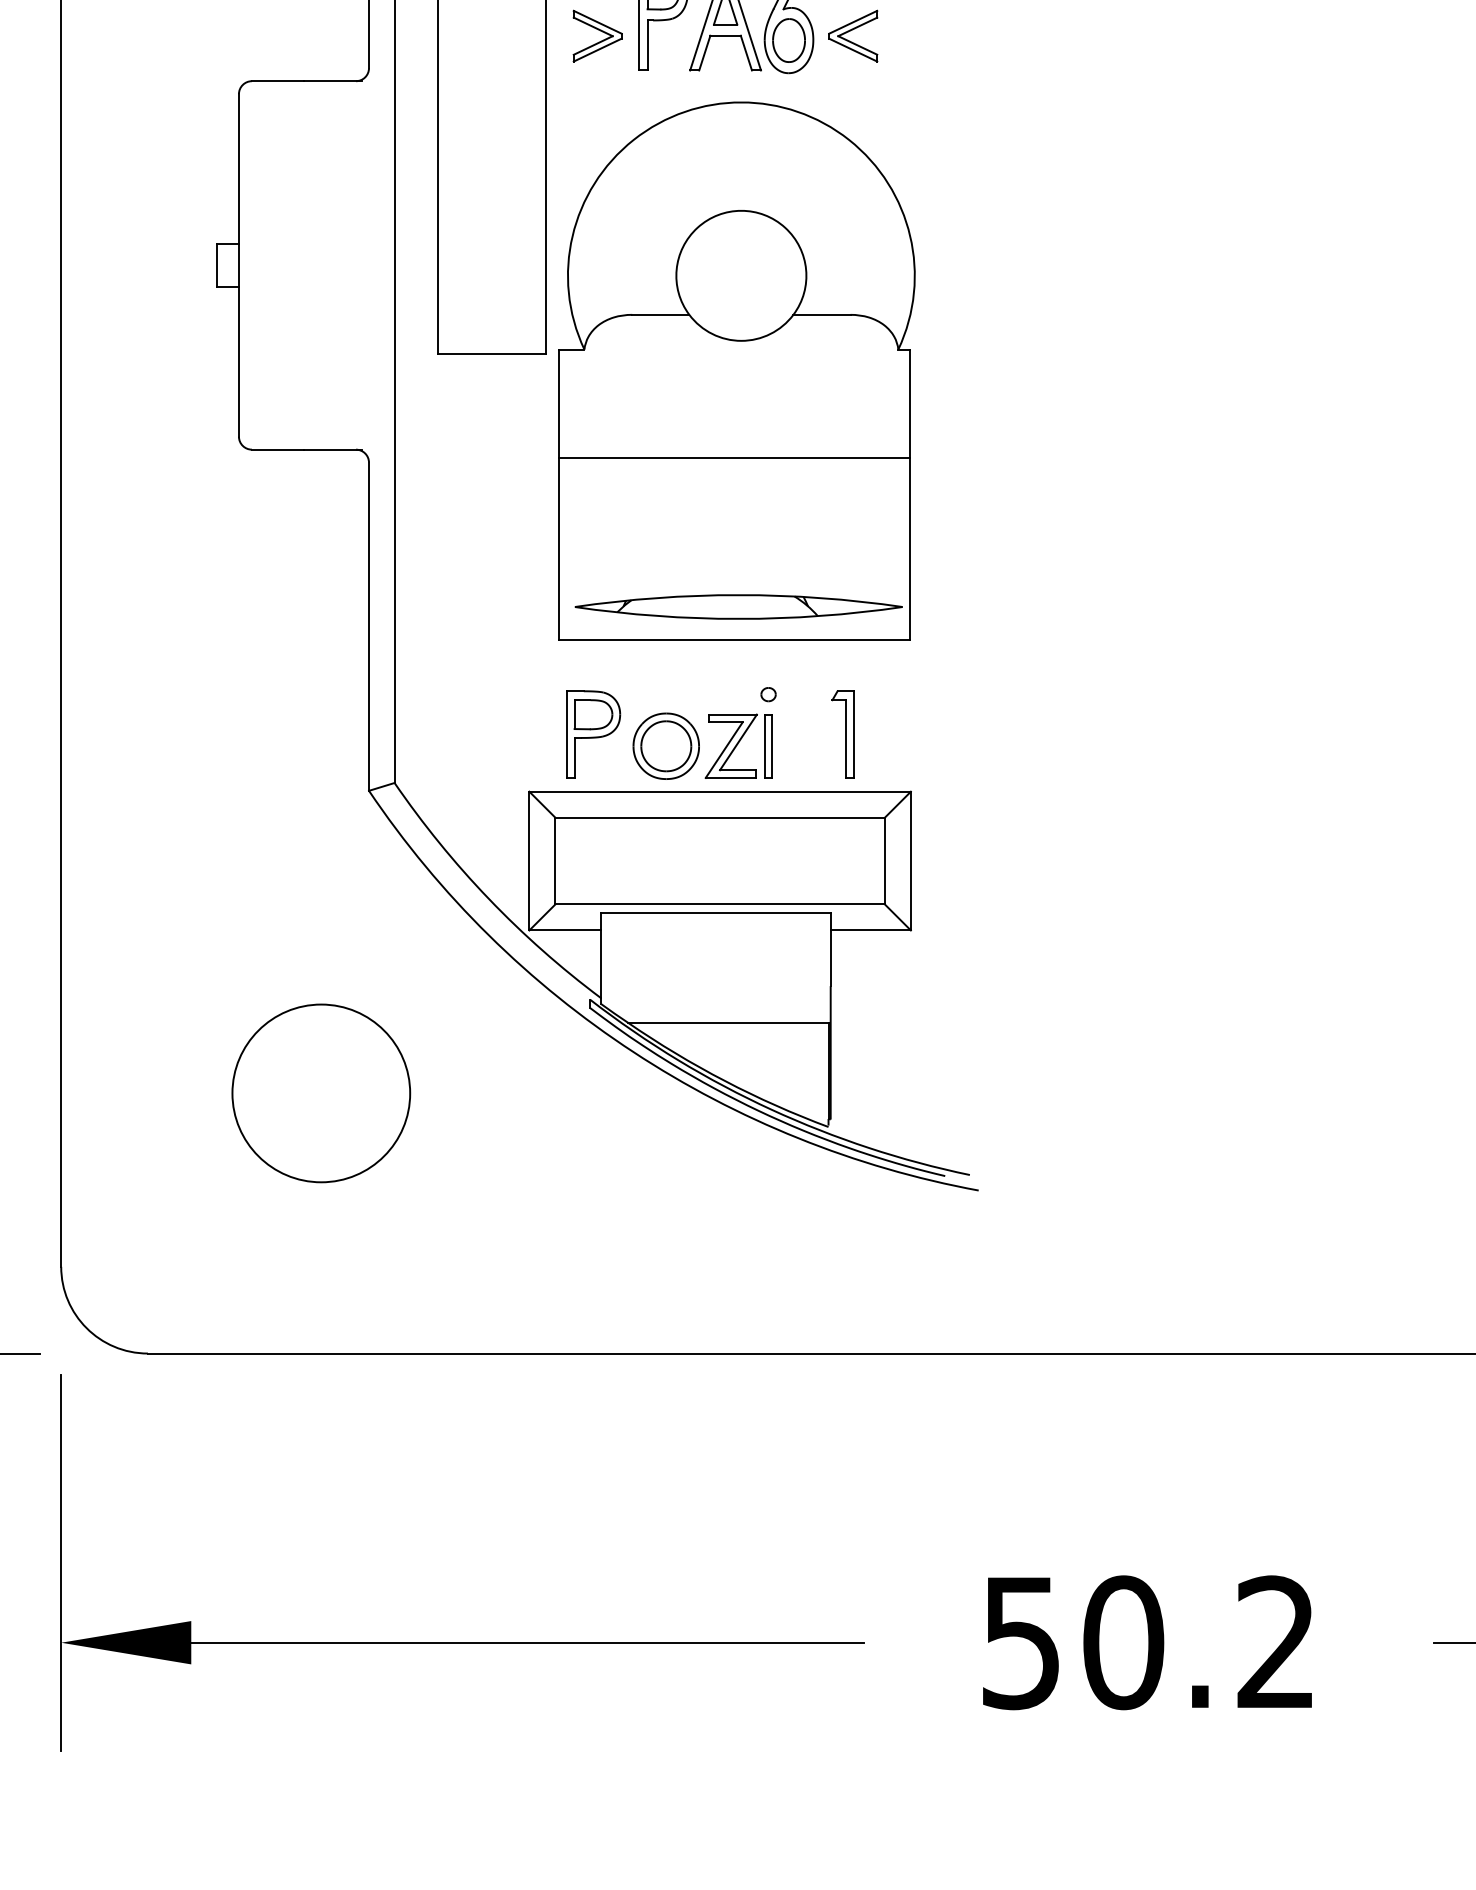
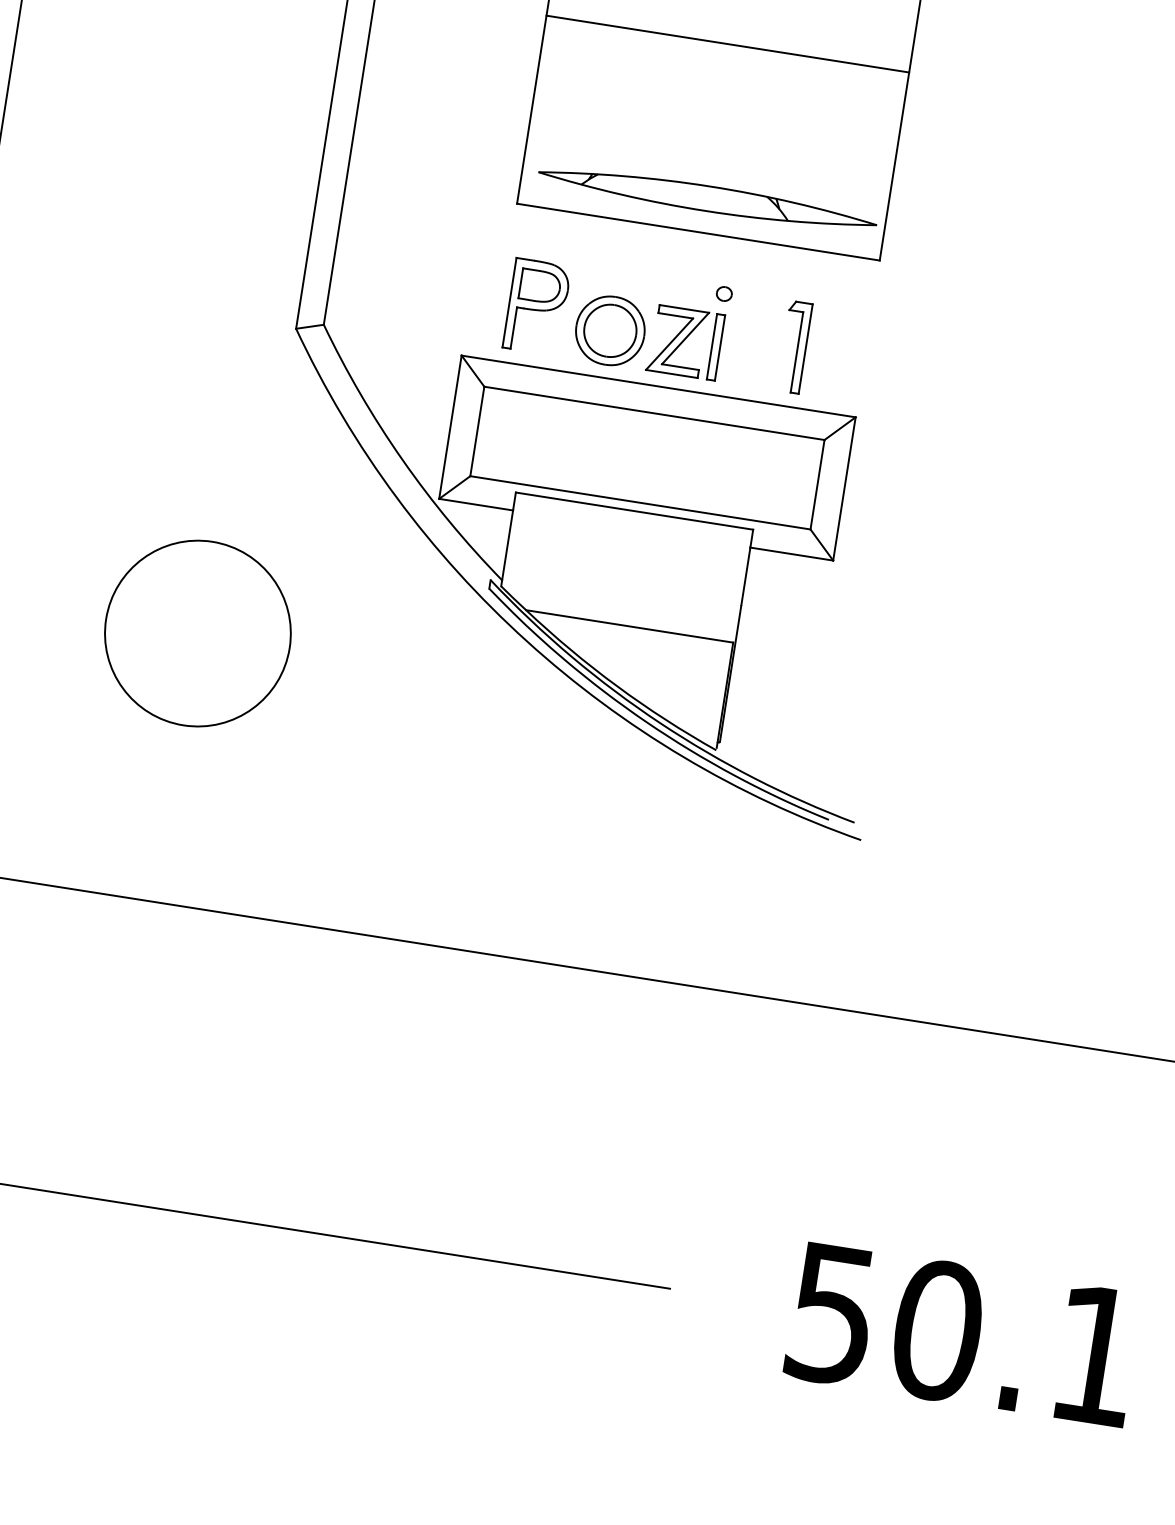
text: (1275, 1641) -> (1094, 1353), 50.2 -> 50.1

